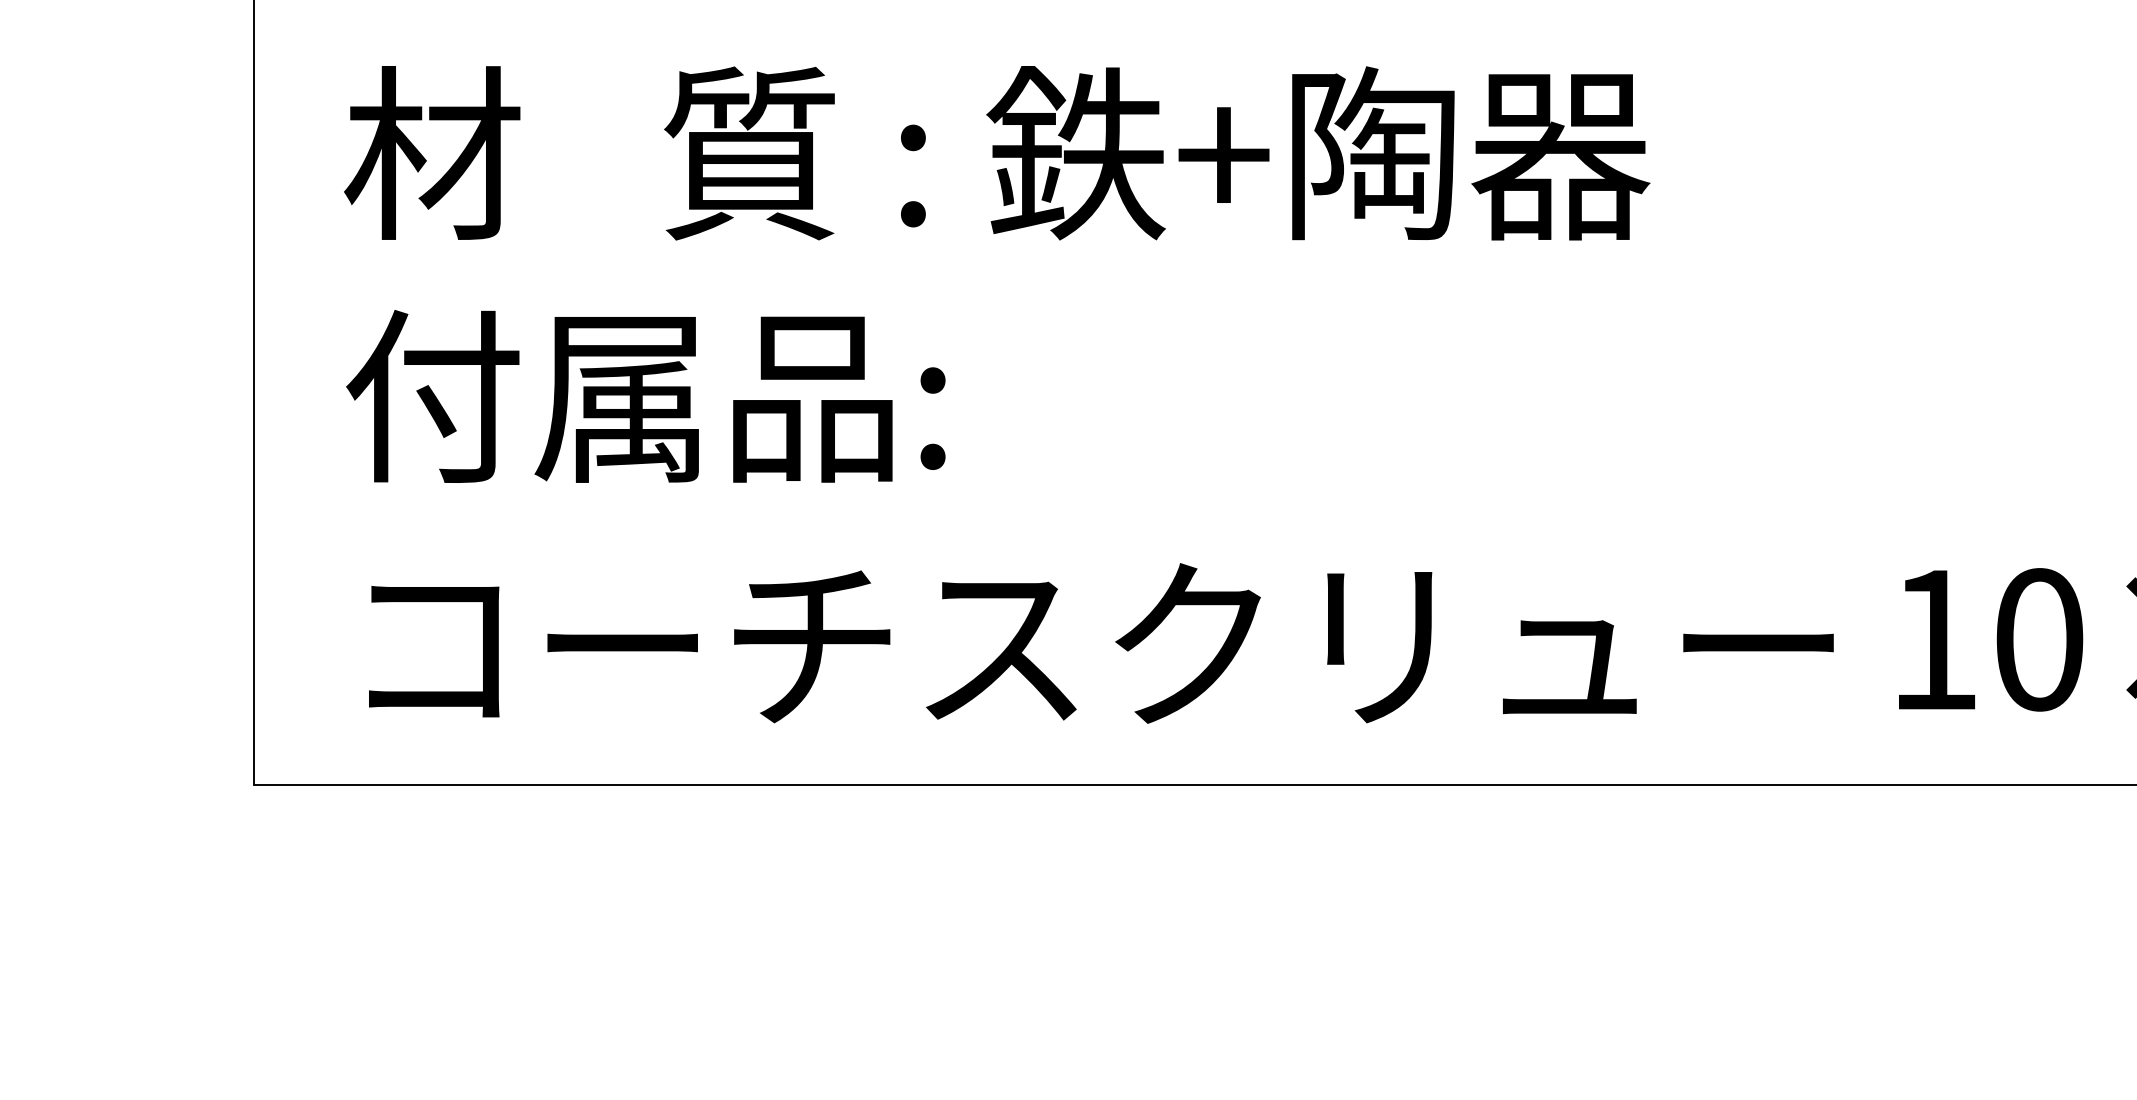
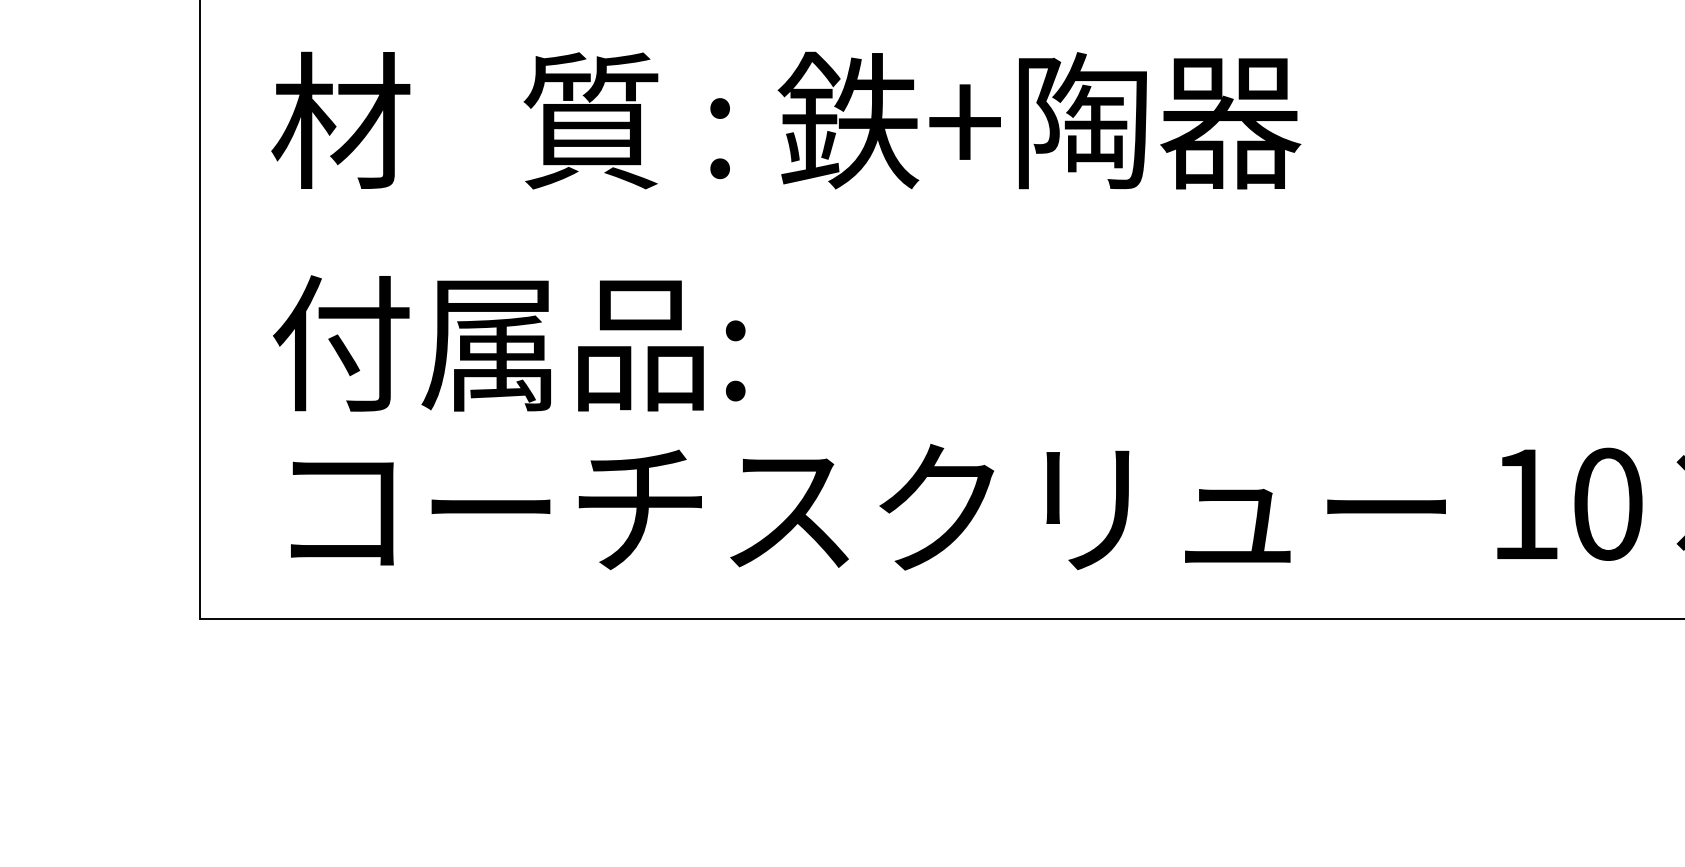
text: (646, 396) -> (509, 343), moved

